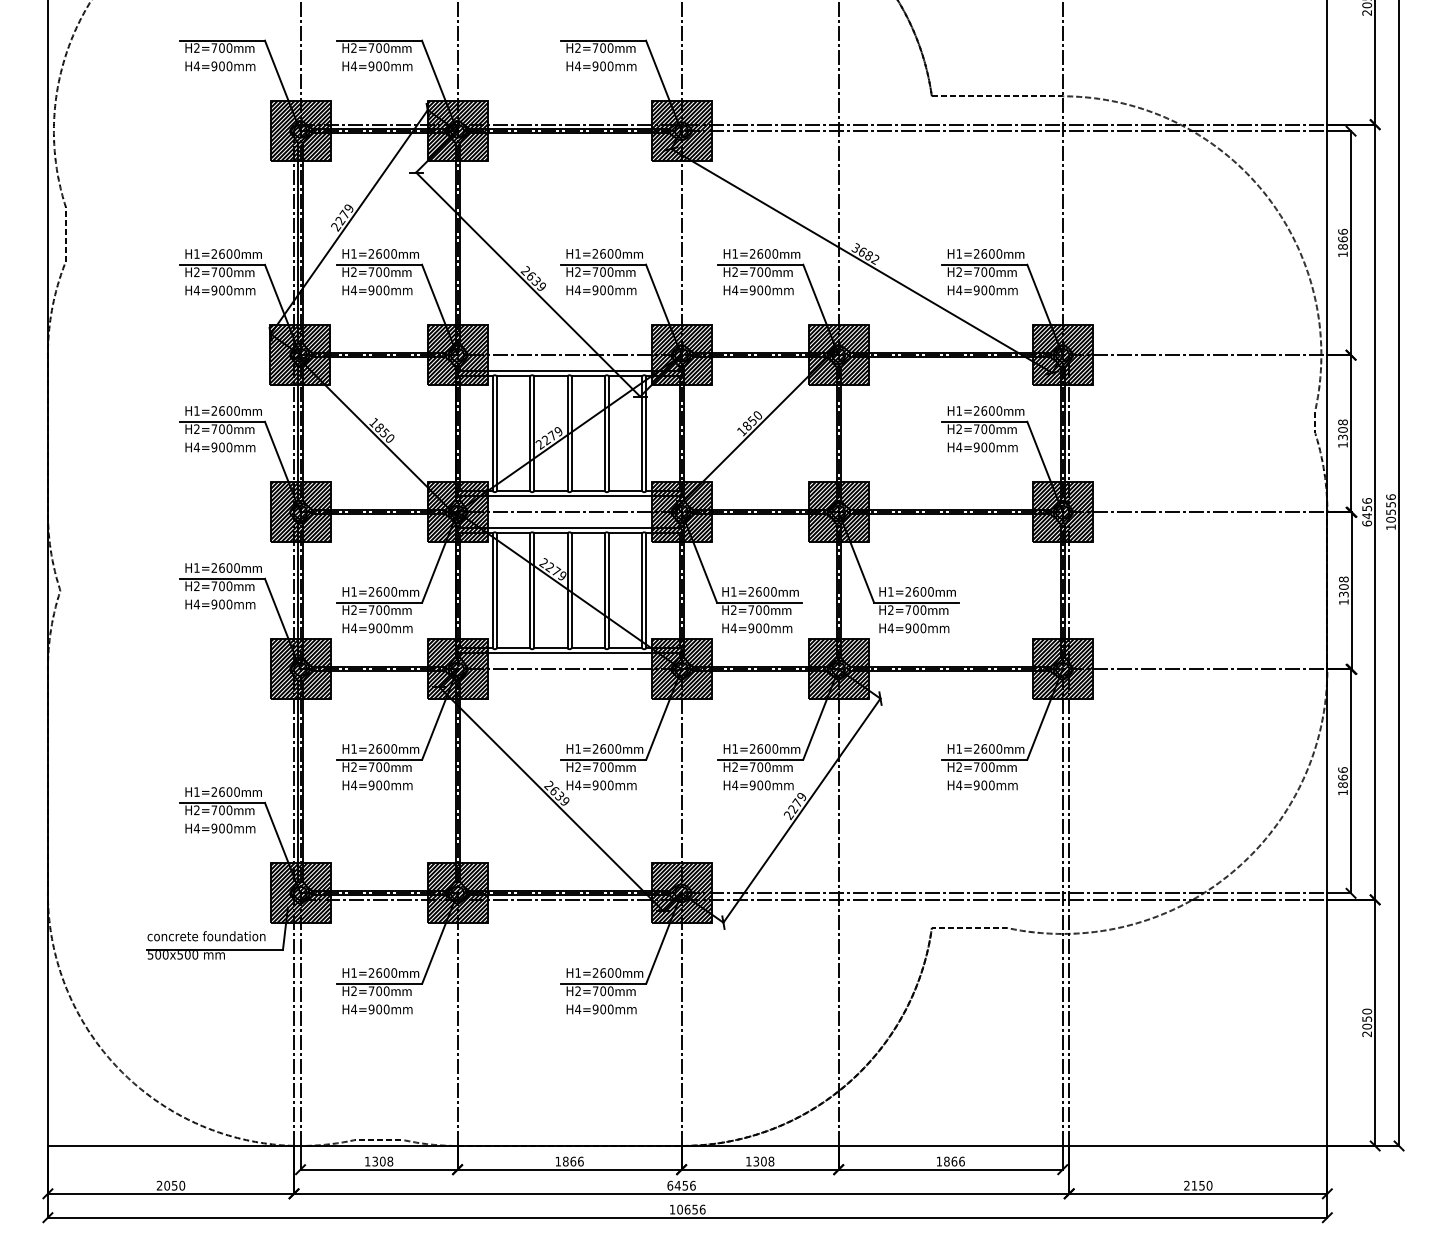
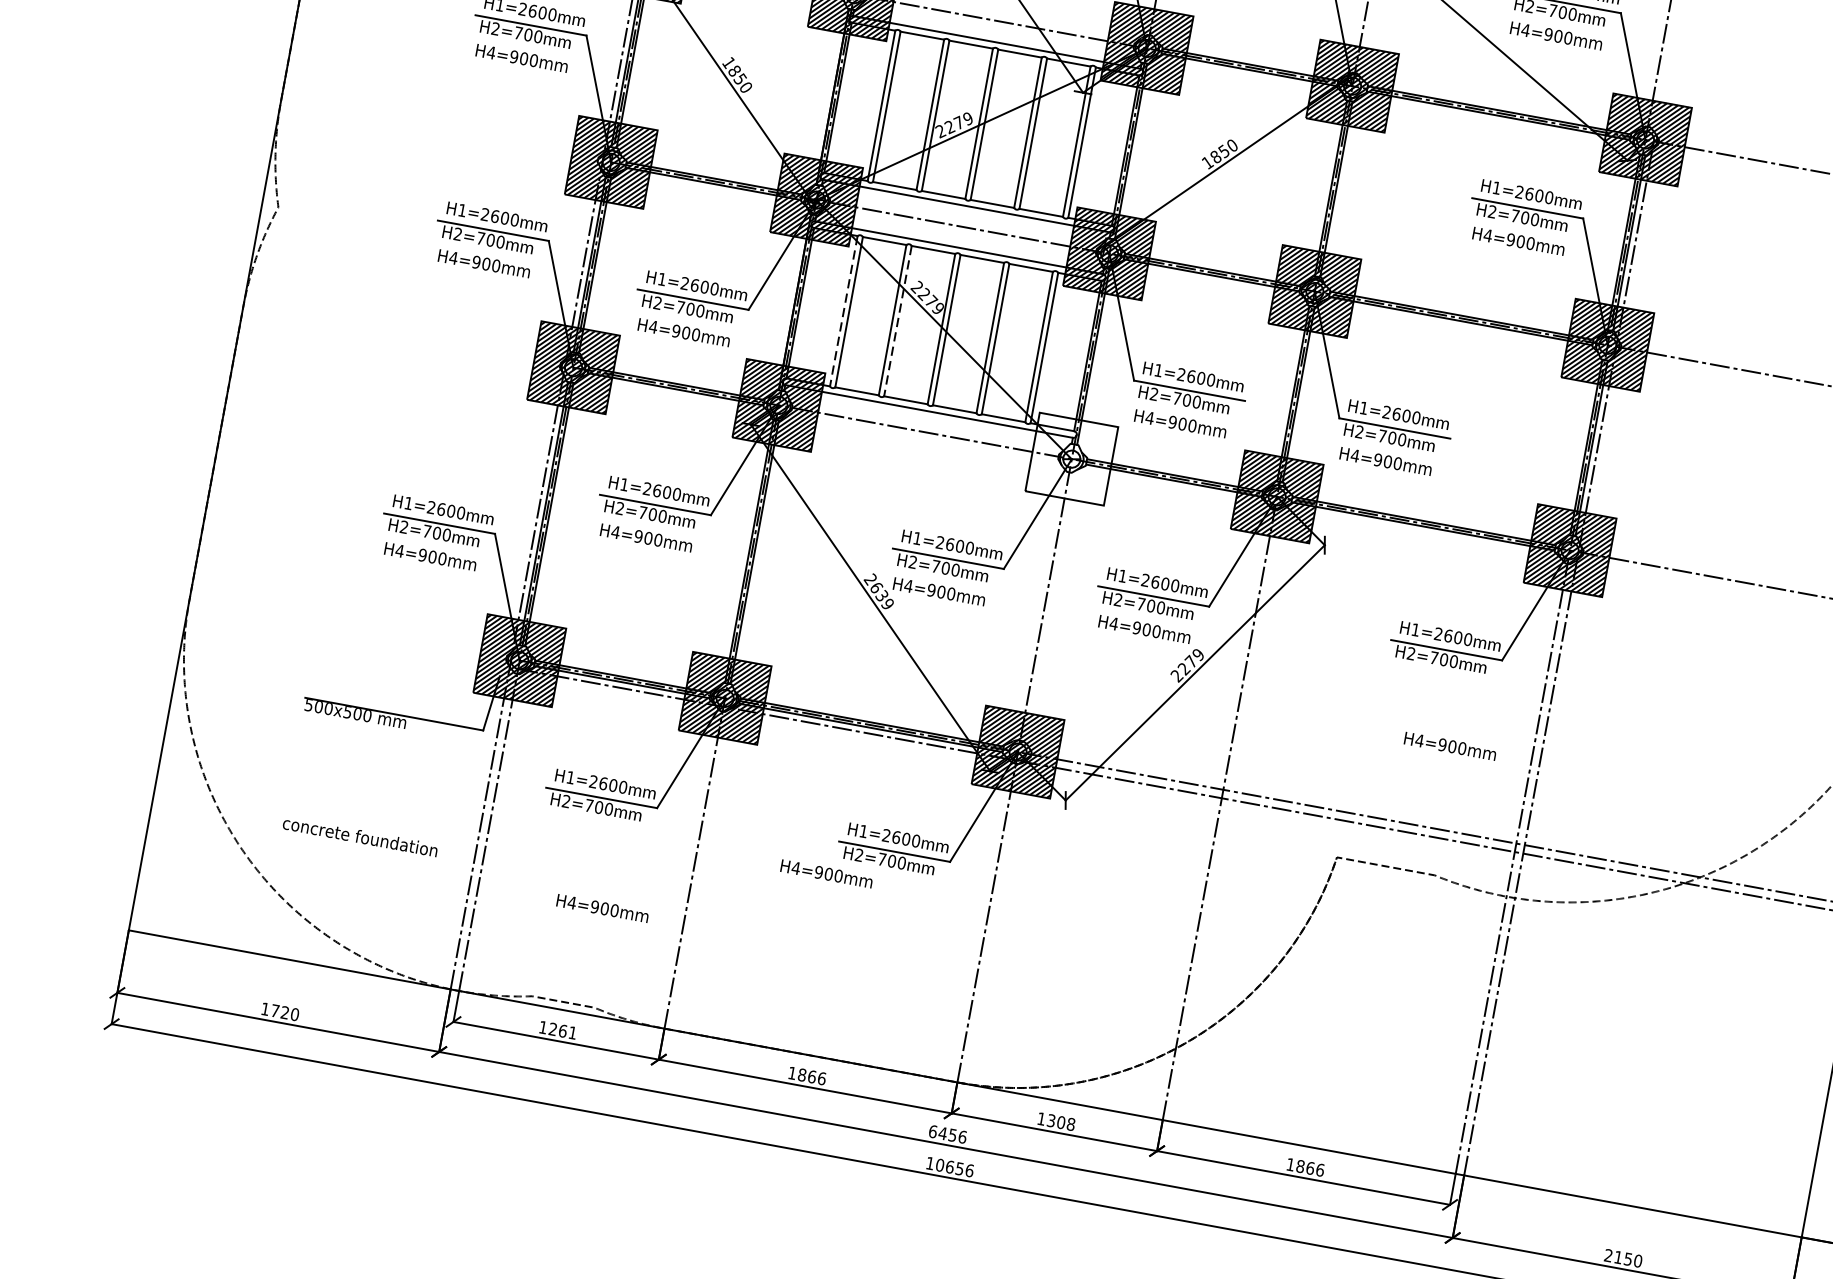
line: (492, 591) -> (843, 312), solid -> dashed
line: (534, 591) -> (898, 322), solid -> dashed
hatch: (681, 669) -> (1071, 459), removed
text: (982, 785) -> (1450, 746), moved
text: (206, 936) -> (360, 837), moved
text: (377, 1009) -> (602, 908), moved
text: (601, 1009) -> (826, 873), moved
text: (382, 1161) -> (562, 1030), 1308 -> 1261
text: (166, 1185) -> (274, 1010), 2050 -> 1720

